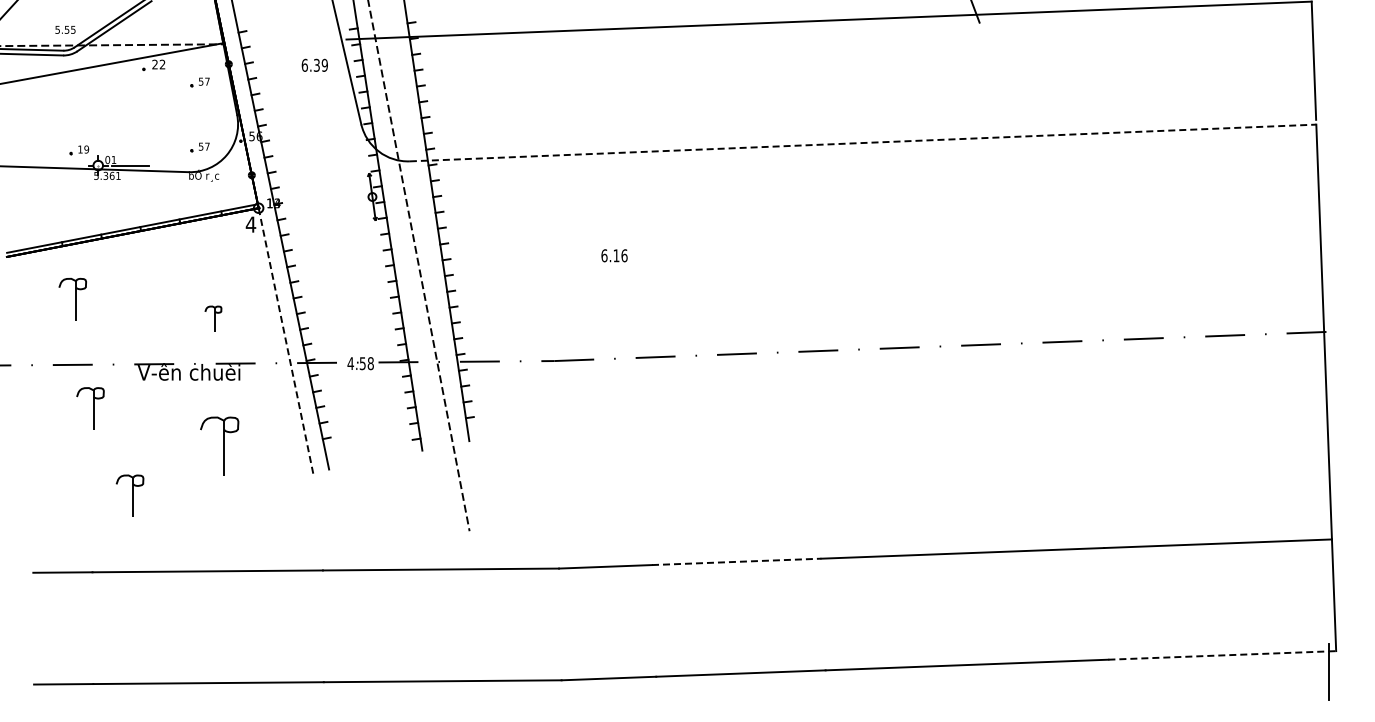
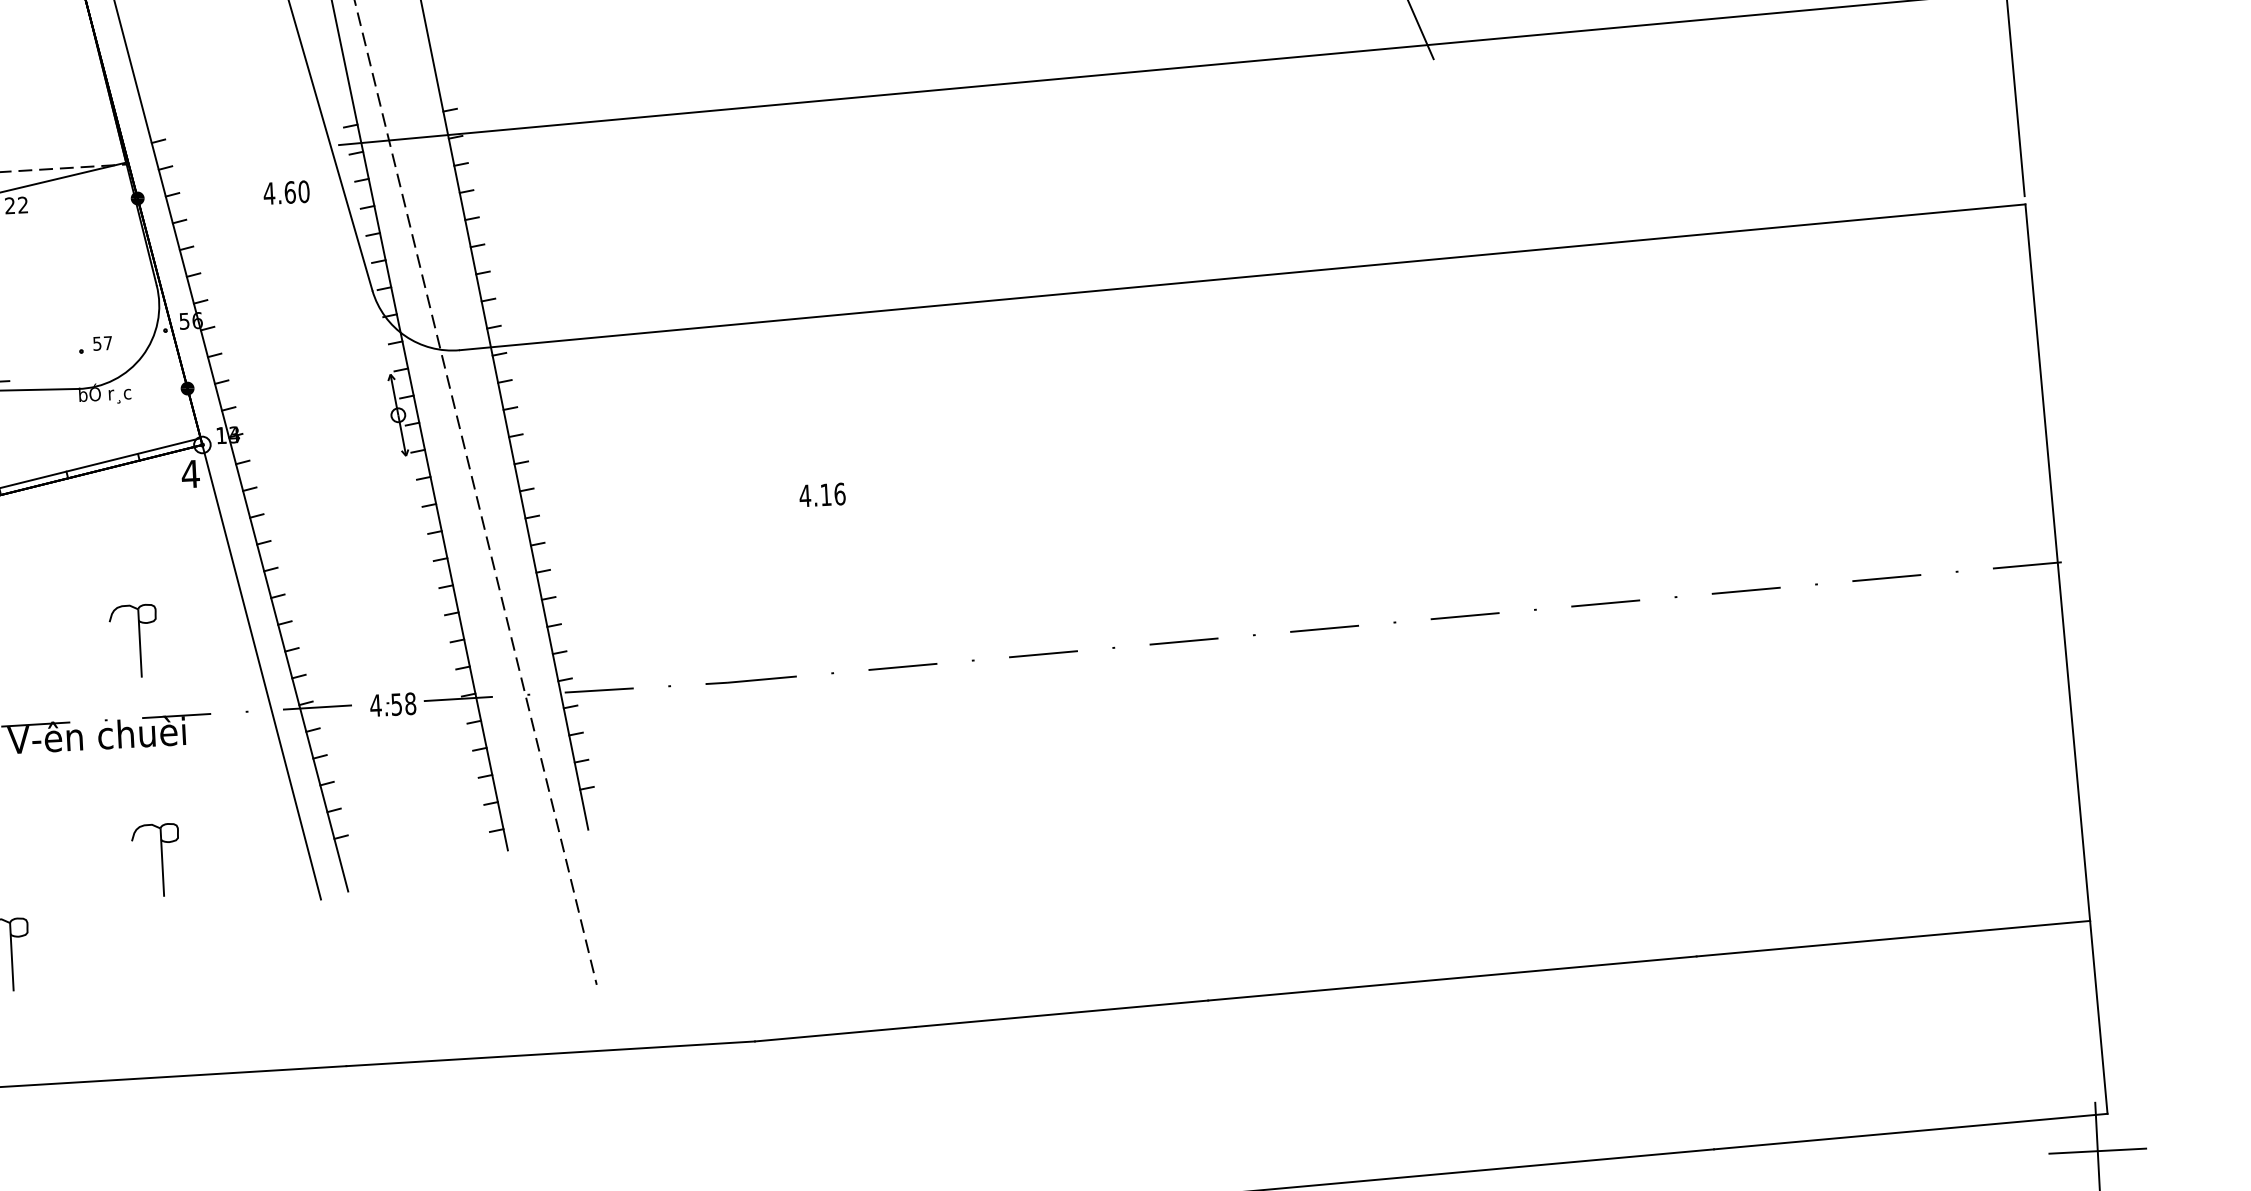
text: (314, 64) -> (286, 191), 6.39 -> 4.60
part: (199, 82) -> (88, 232), removed
line: (863, 143) -> (1243, 278), dashed -> solid
text: (604, 255) -> (805, 495), 6.16 -> 4.16
part: (213, 318) -> (134, 639), size x1.67
line: (285, 340) -> (260, 671), dashed -> solid
part: (219, 445) -> (156, 859), size x0.71
line: (736, 561) -> (1061, 1013), dashed -> solid
line: (1222, 655) -> (1911, 1131), dashed -> solid
line: (1329, 672) -> (2097, 1151), added

